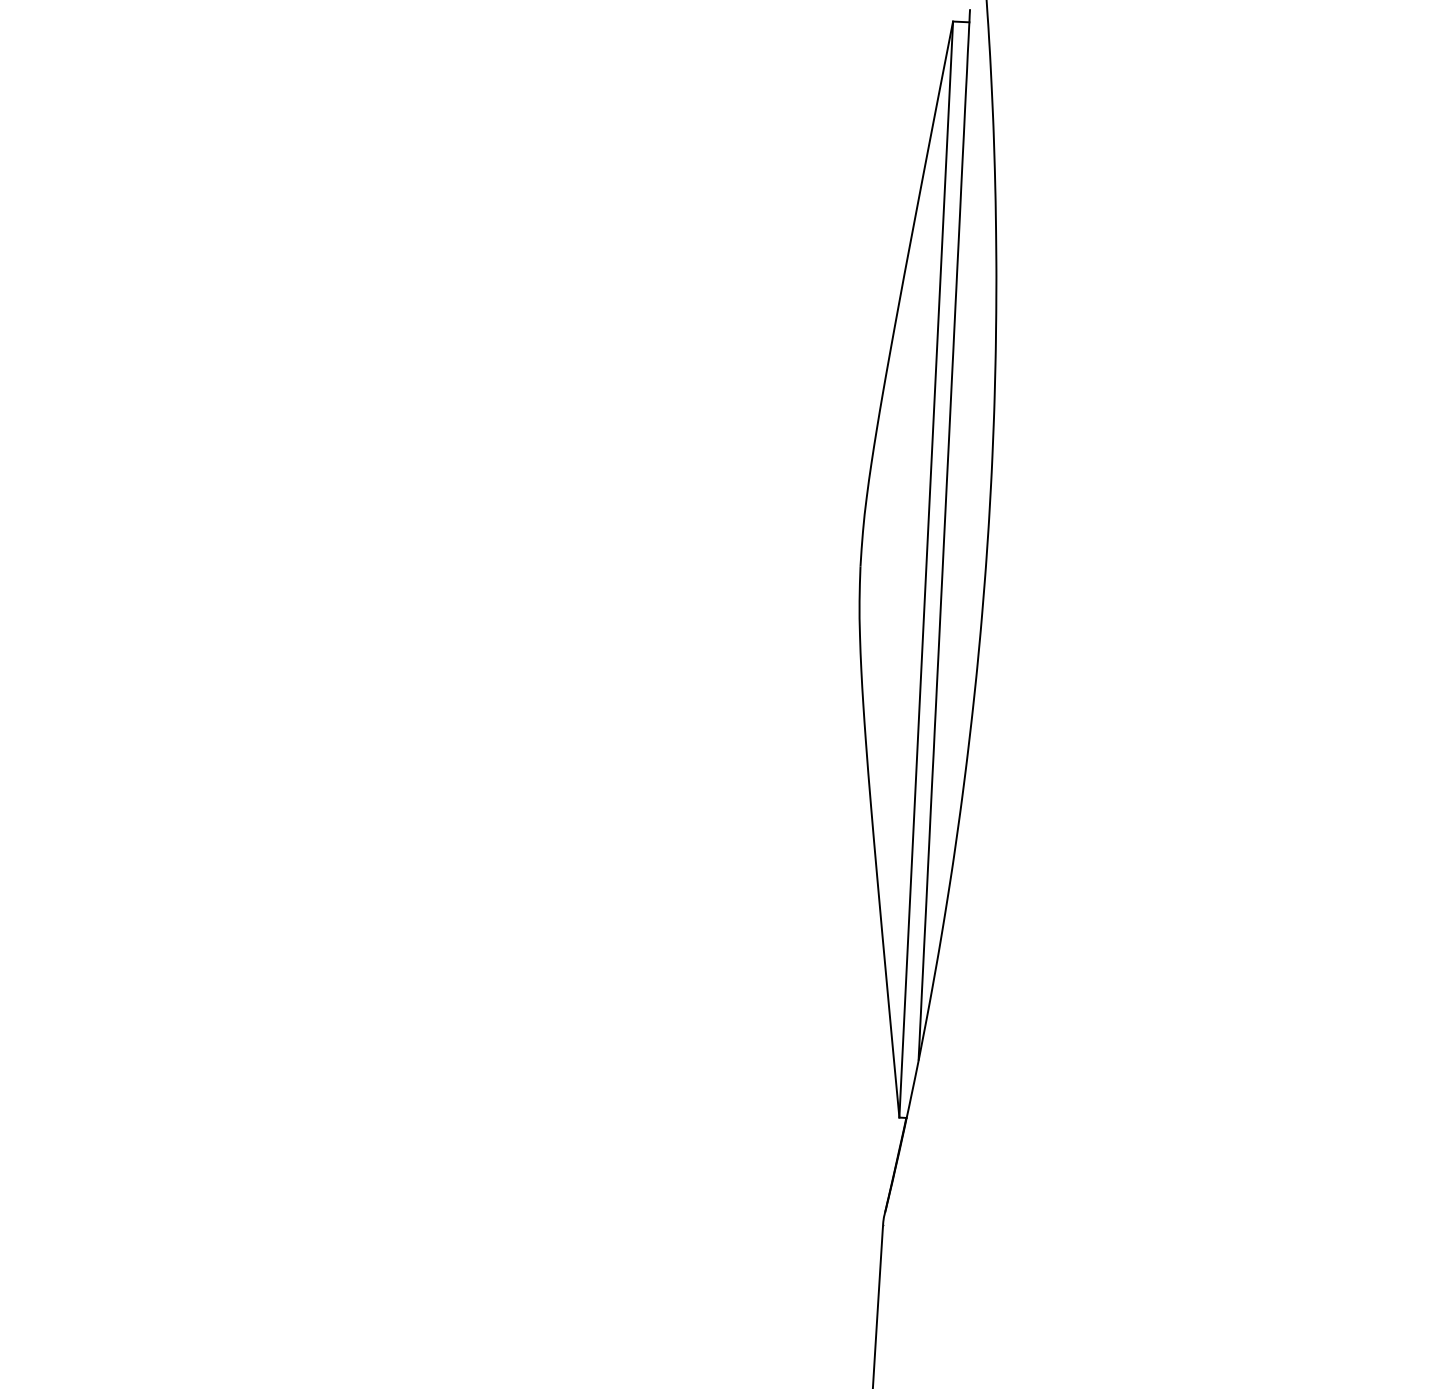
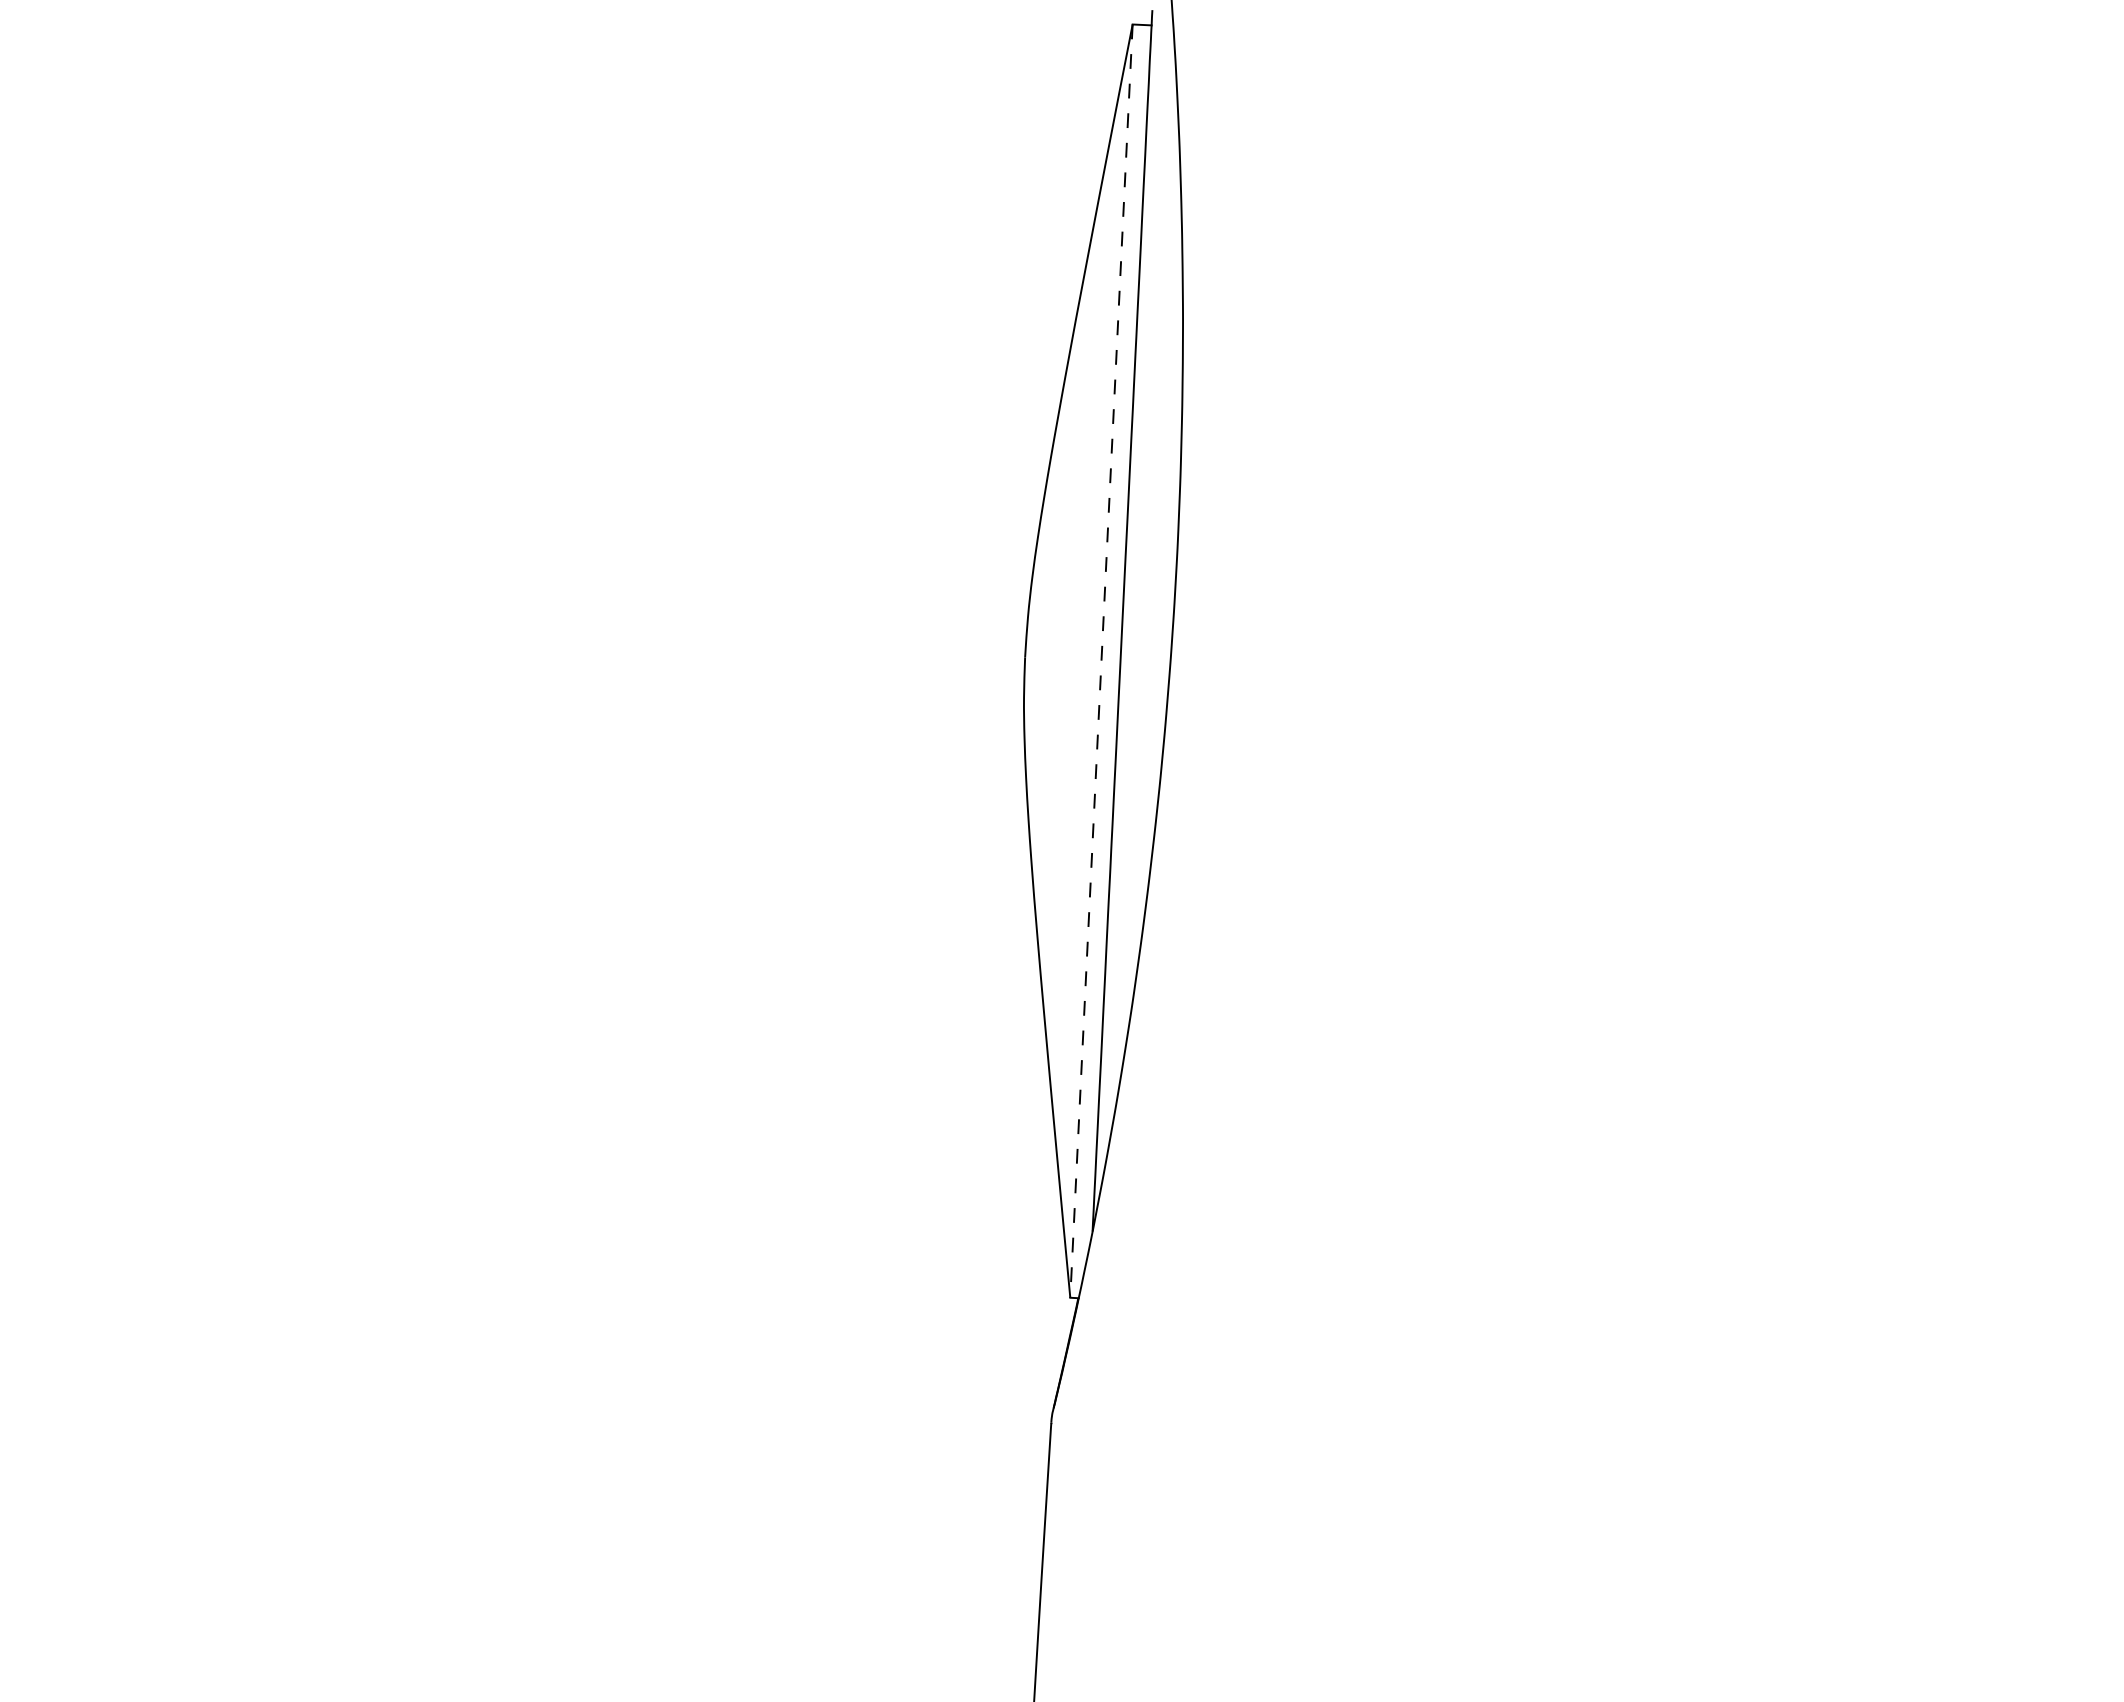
line: (926, 569) -> (1101, 661), solid -> dashed

